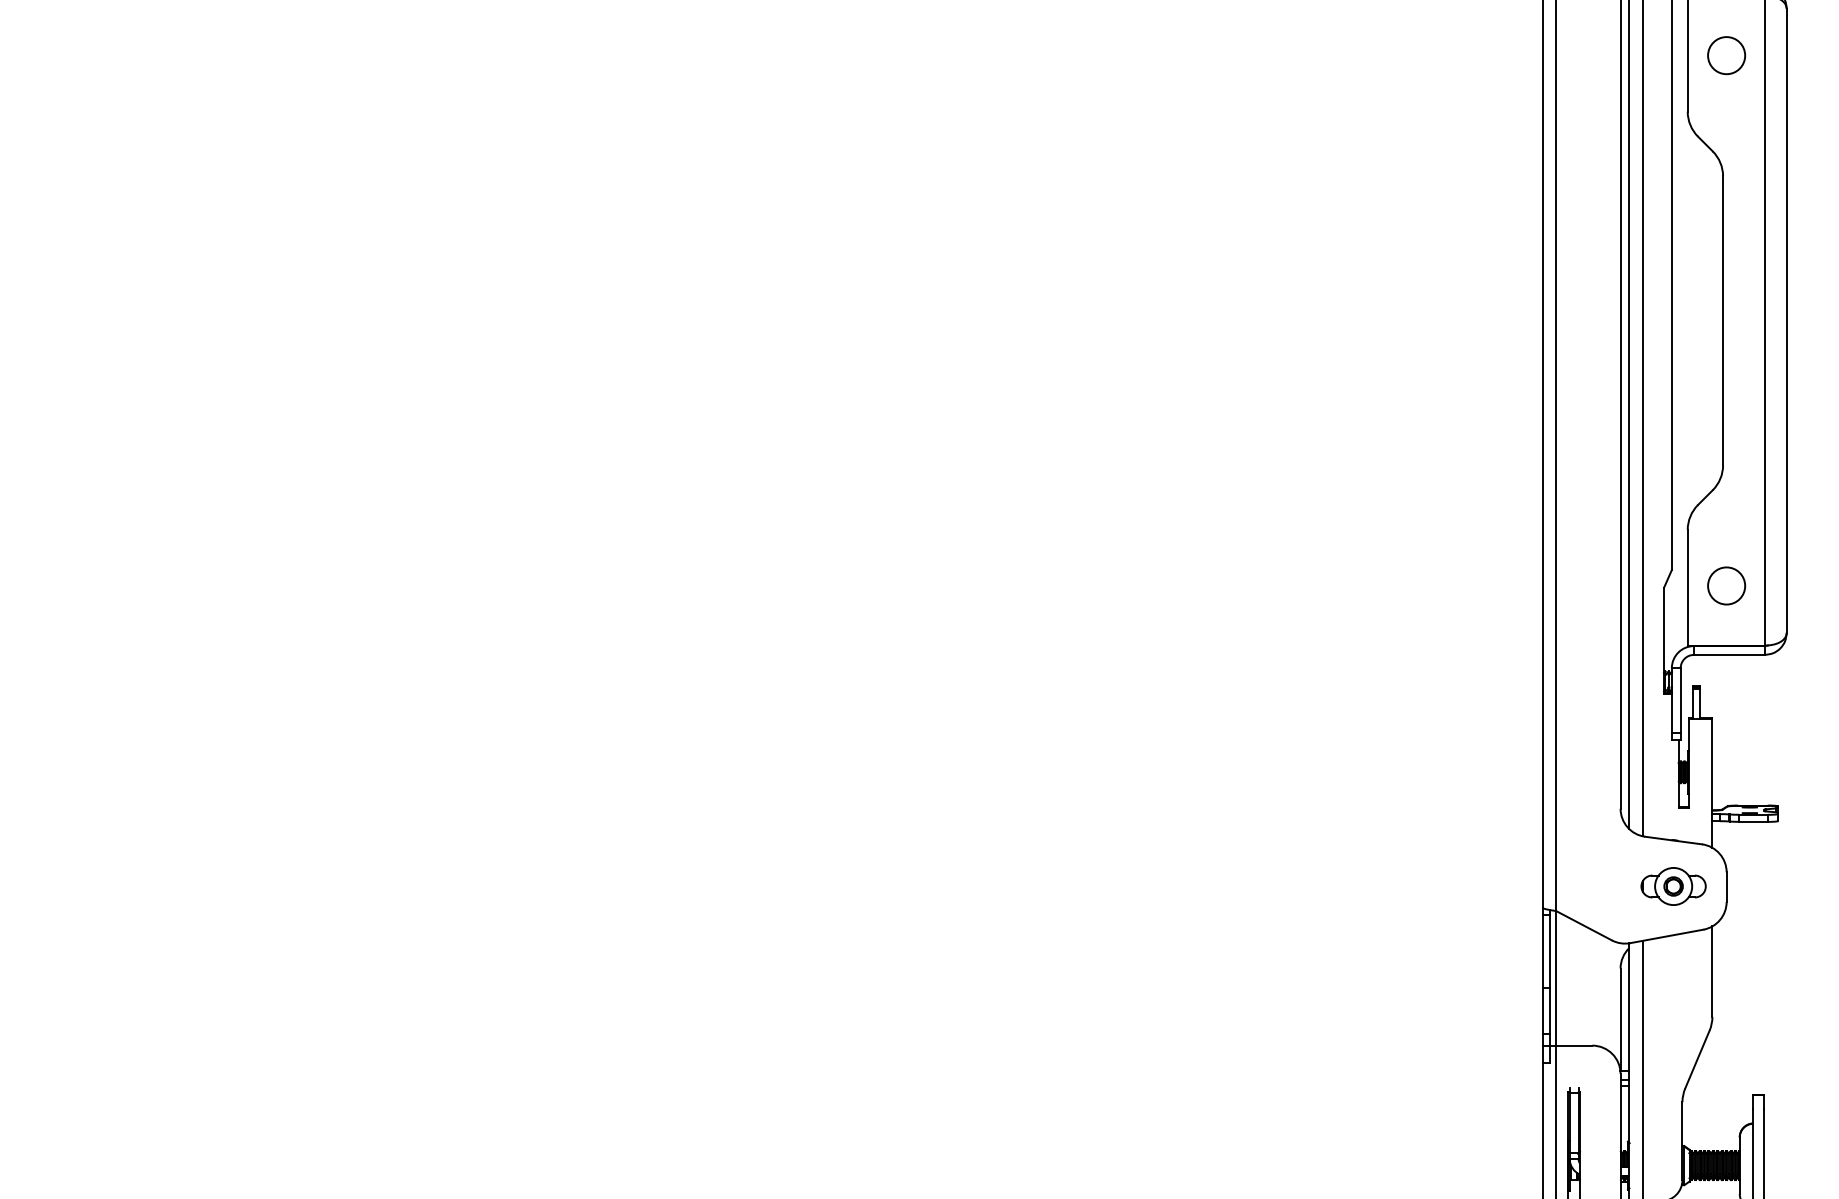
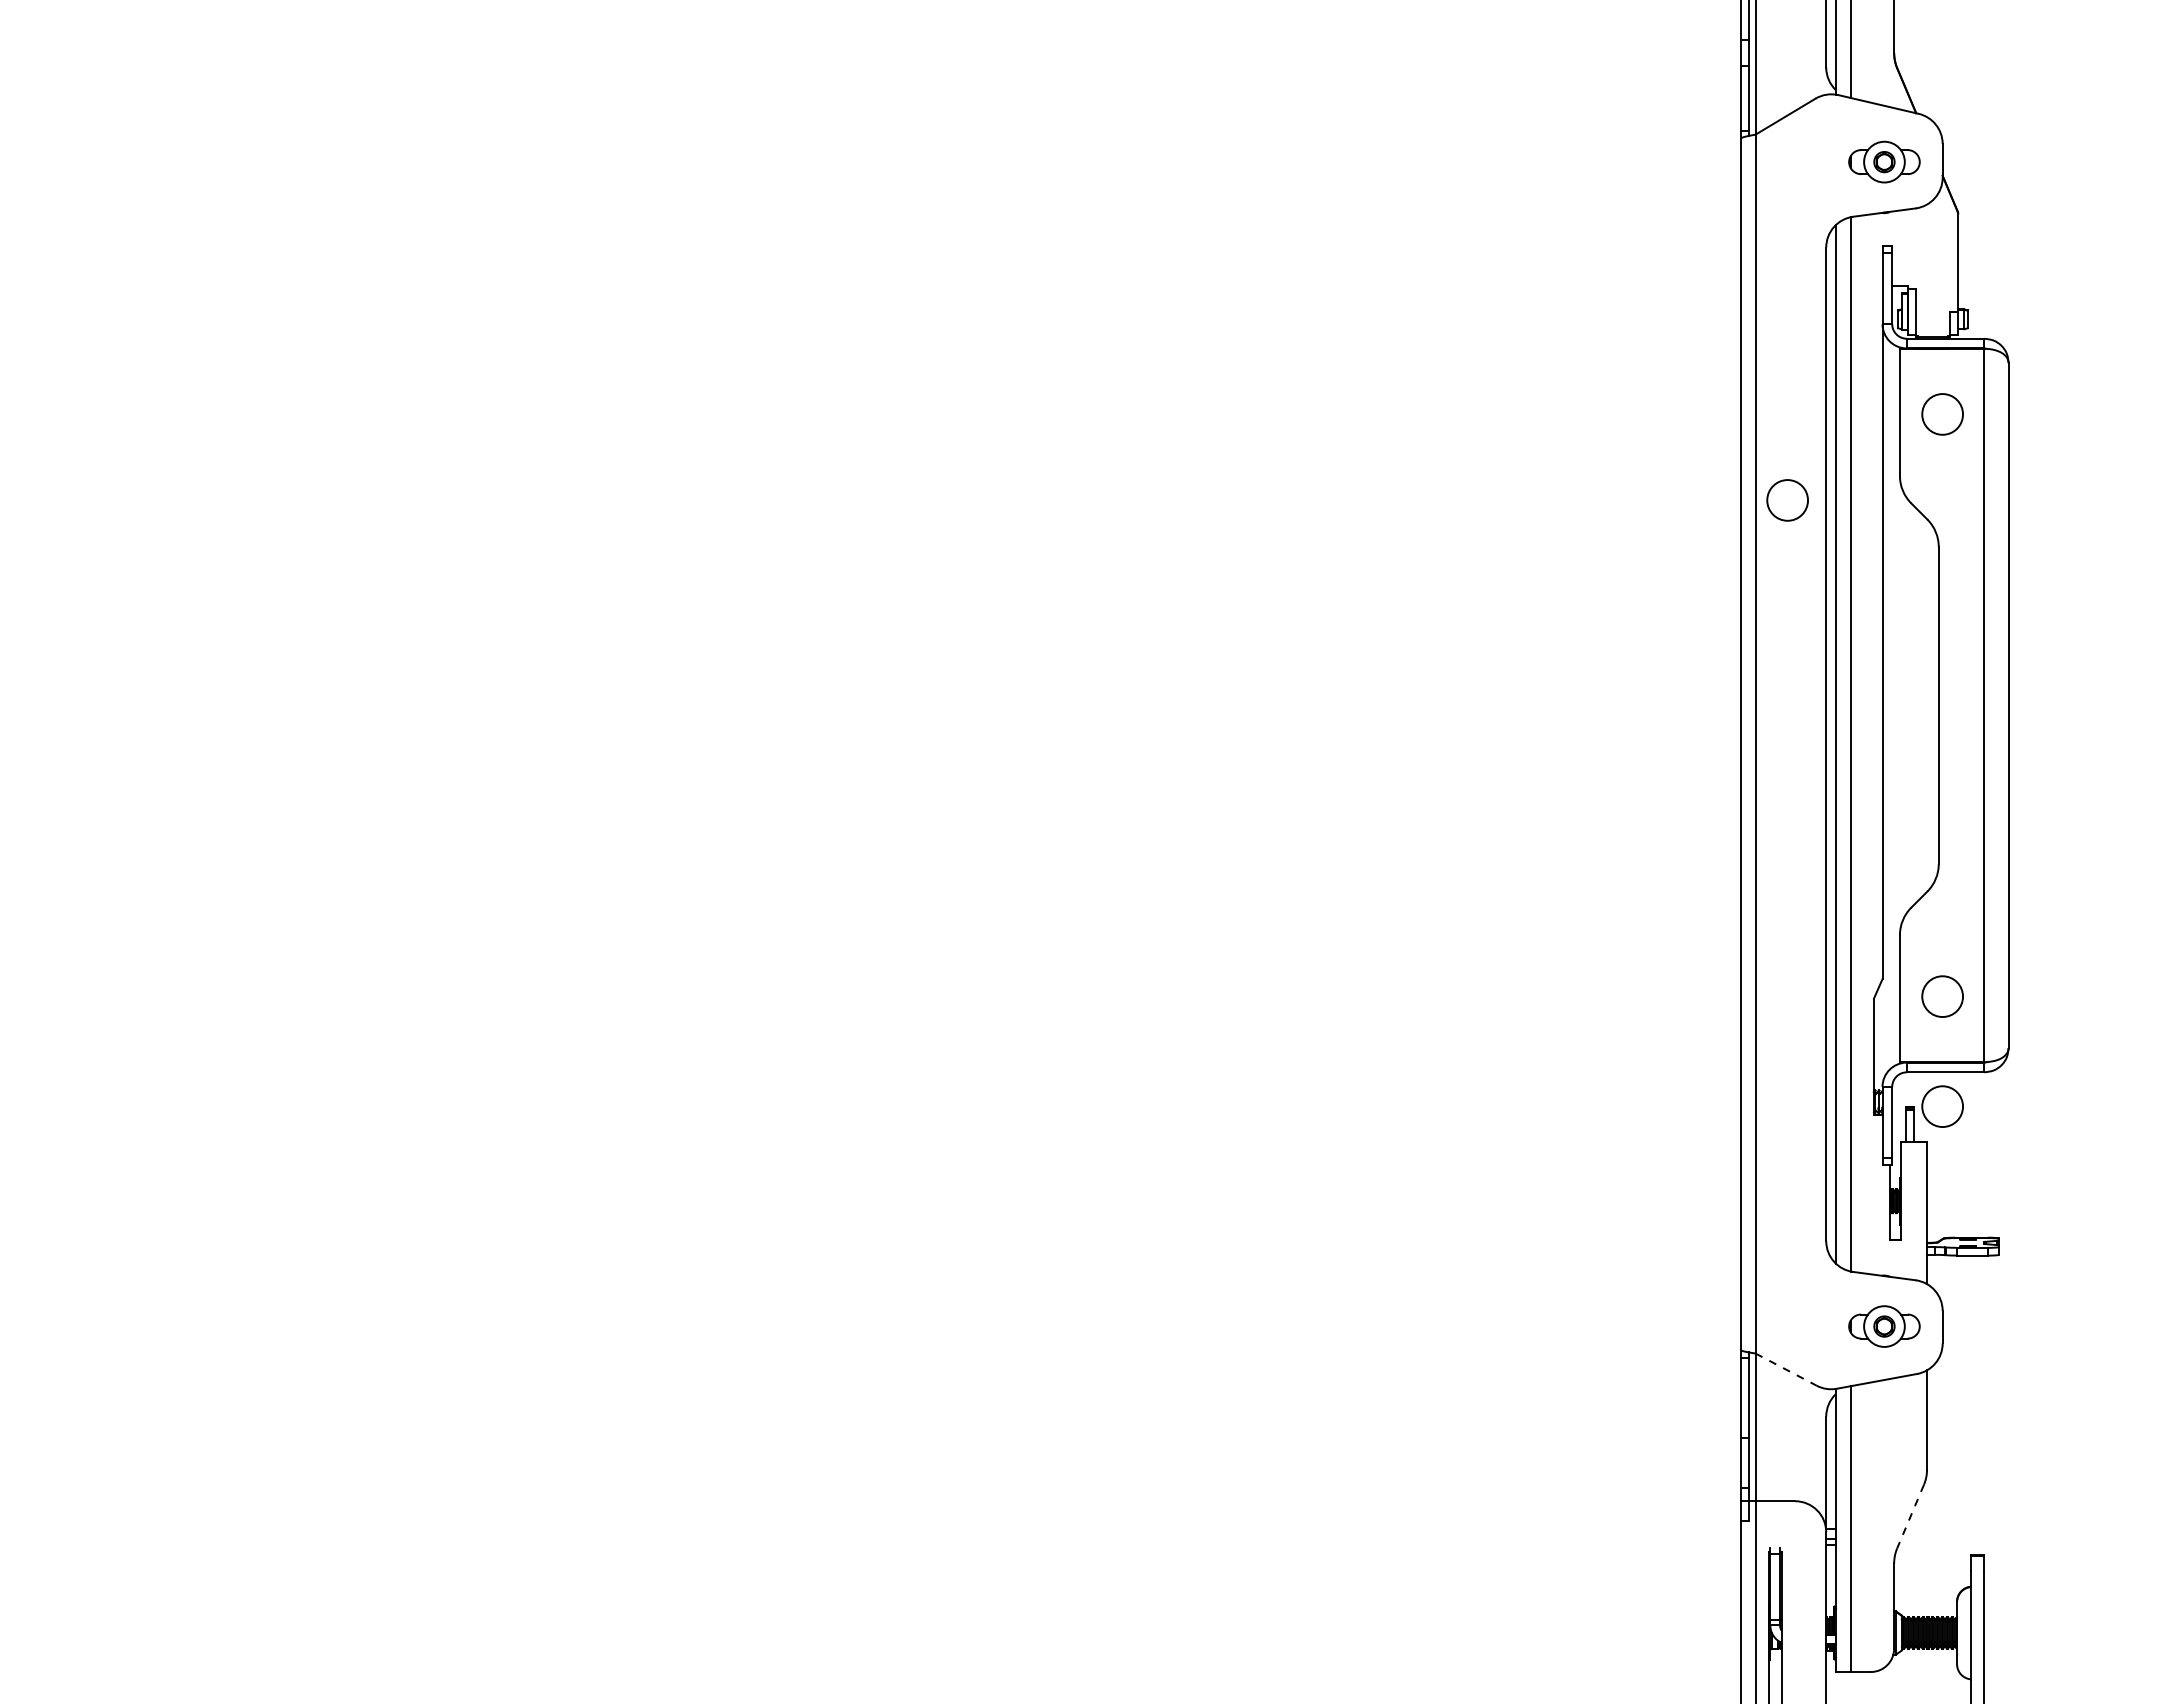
circle: (1585, 134) -> (1787, 500), added
circle: (1726, 686) -> (1942, 1106), added
line: (1584, 925) -> (1786, 1369), solid -> dashed
line: (1697, 1059) -> (1910, 1516), solid -> dashed

